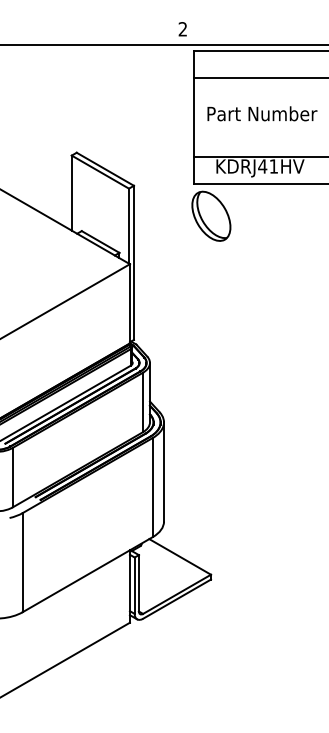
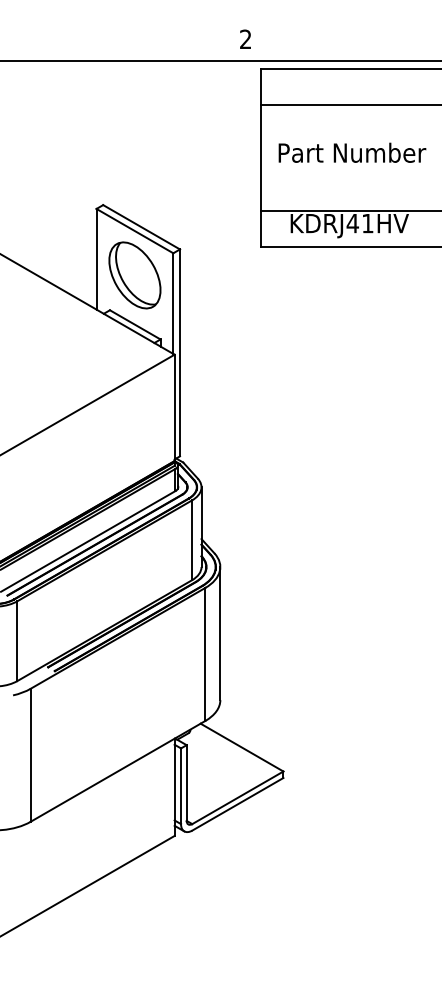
part: (211, 216) -> (134, 275), moved

